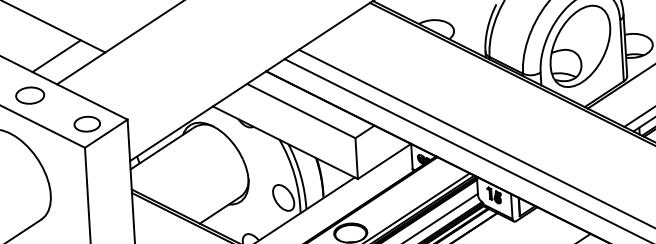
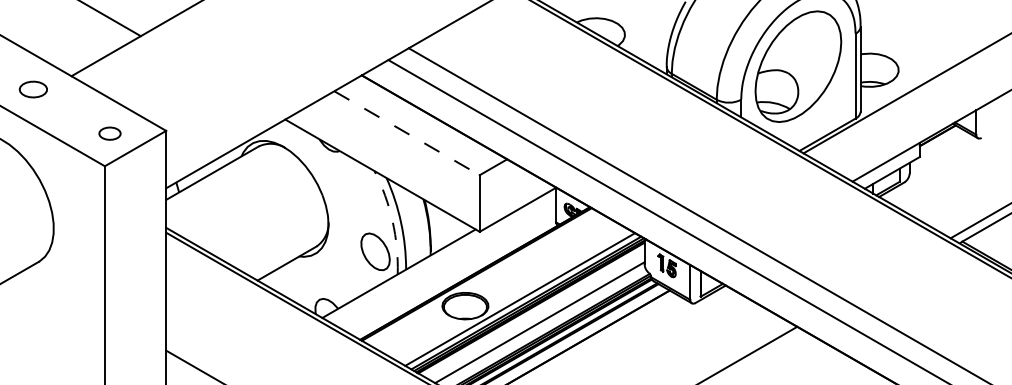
line: (56, 56) -> (72, 37), removed
part: (30, 95) -> (33, 89), size x0.7
line: (301, 111) -> (407, 133), solid -> dashed
part: (86, 124) -> (109, 133), size x0.6
arc: (294, 175) -> (392, 221), solid -> dashed

